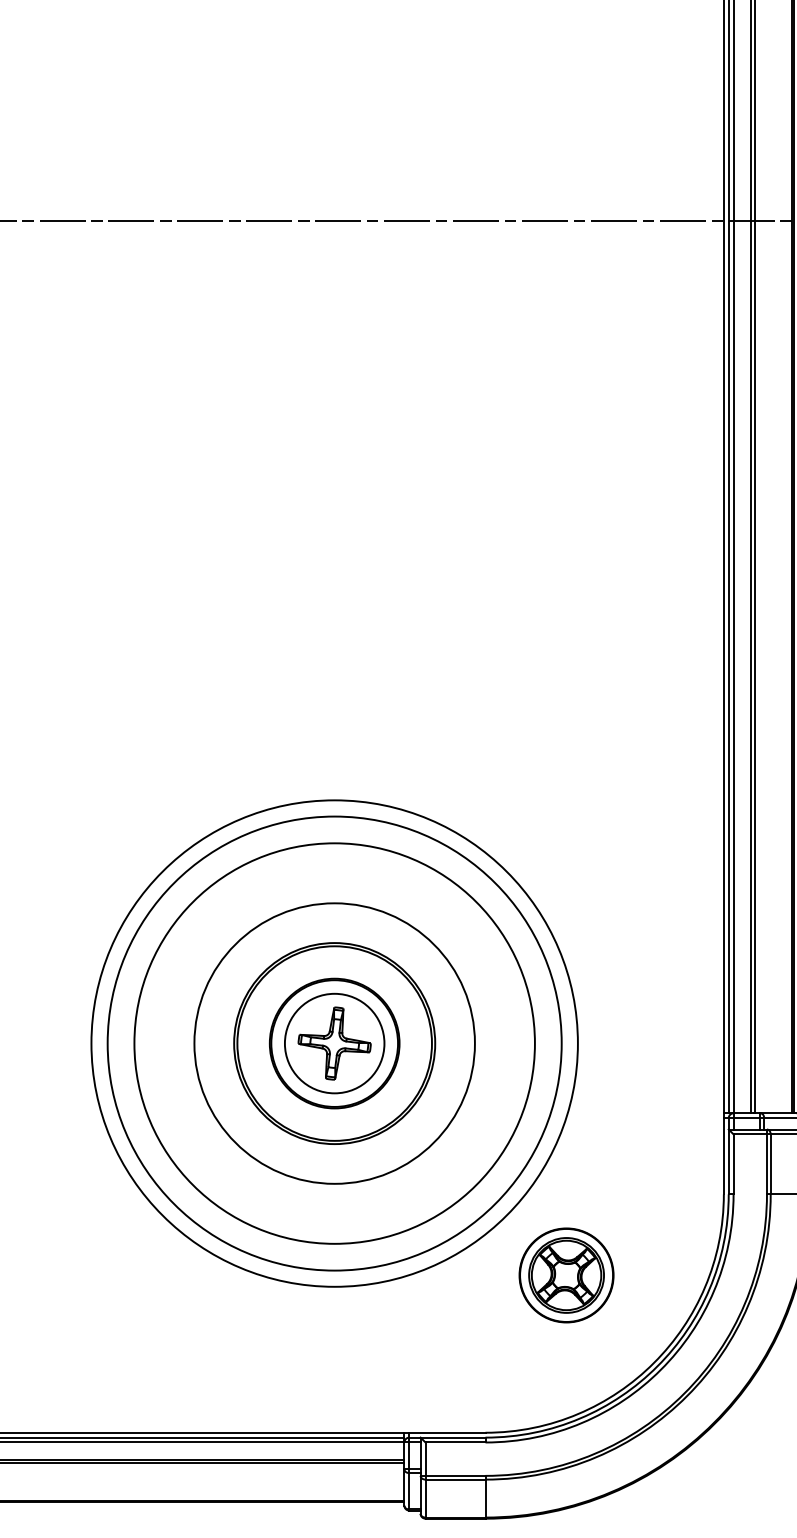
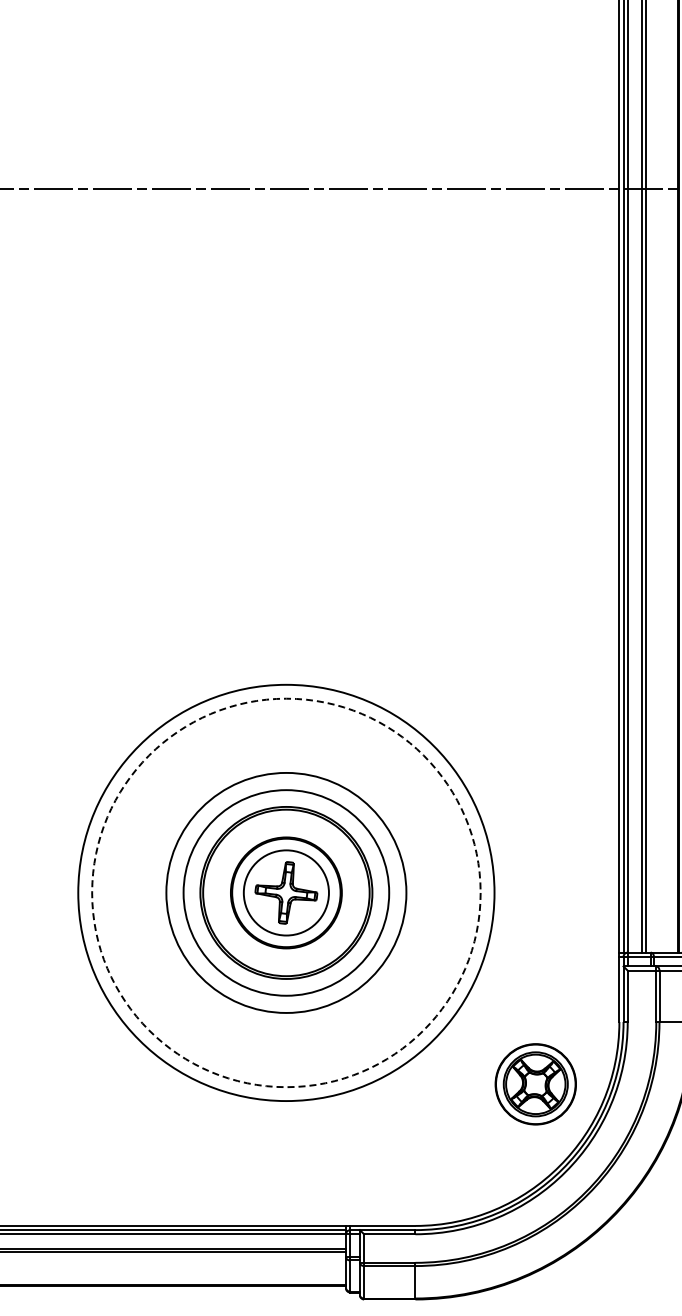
circle: (334, 1043) -> (286, 892), size x0.6
circle: (334, 1043) -> (286, 892), solid -> dashed
part: (566, 1275) -> (535, 1084), moved

